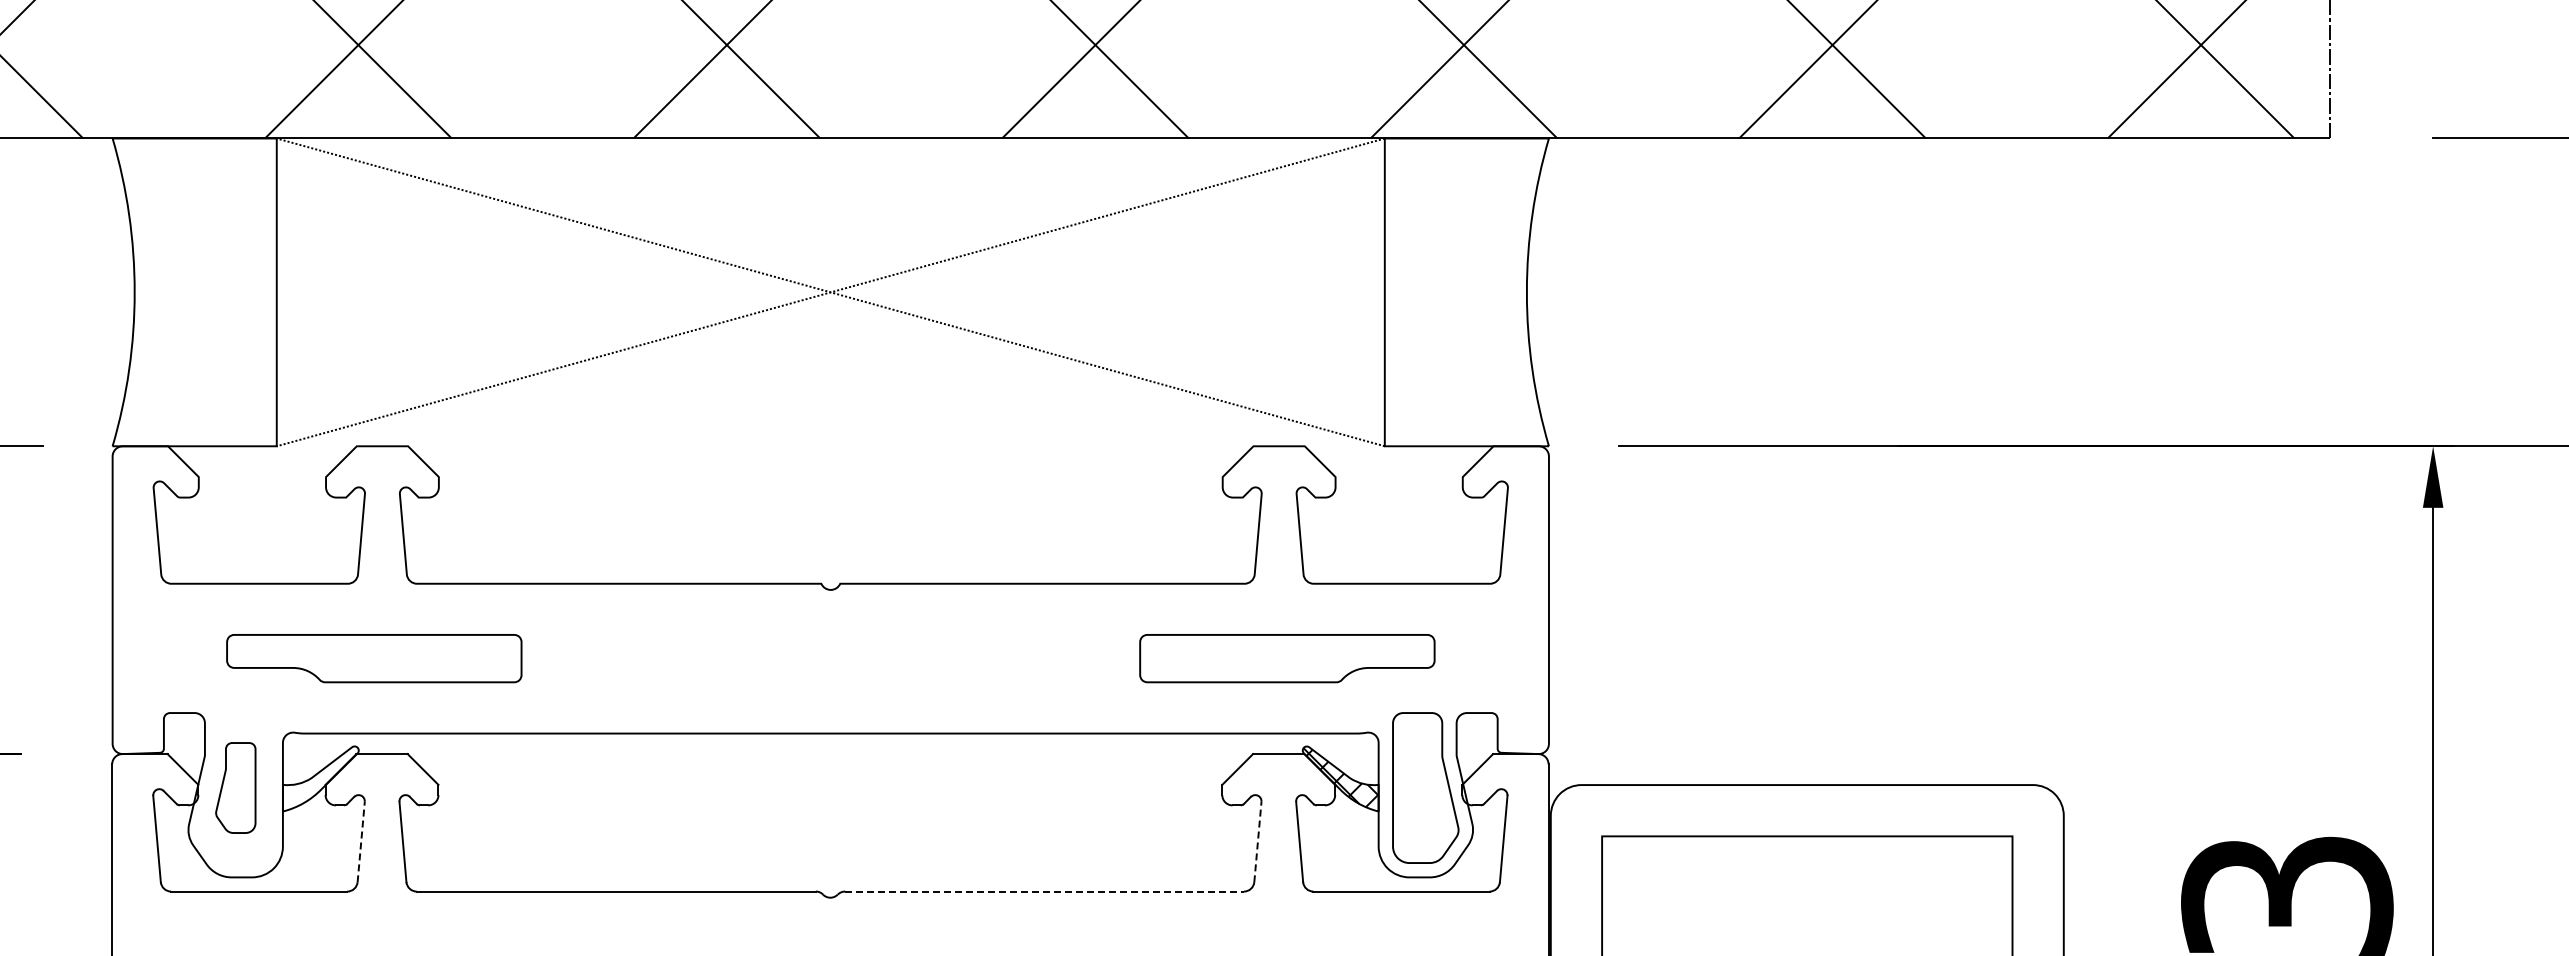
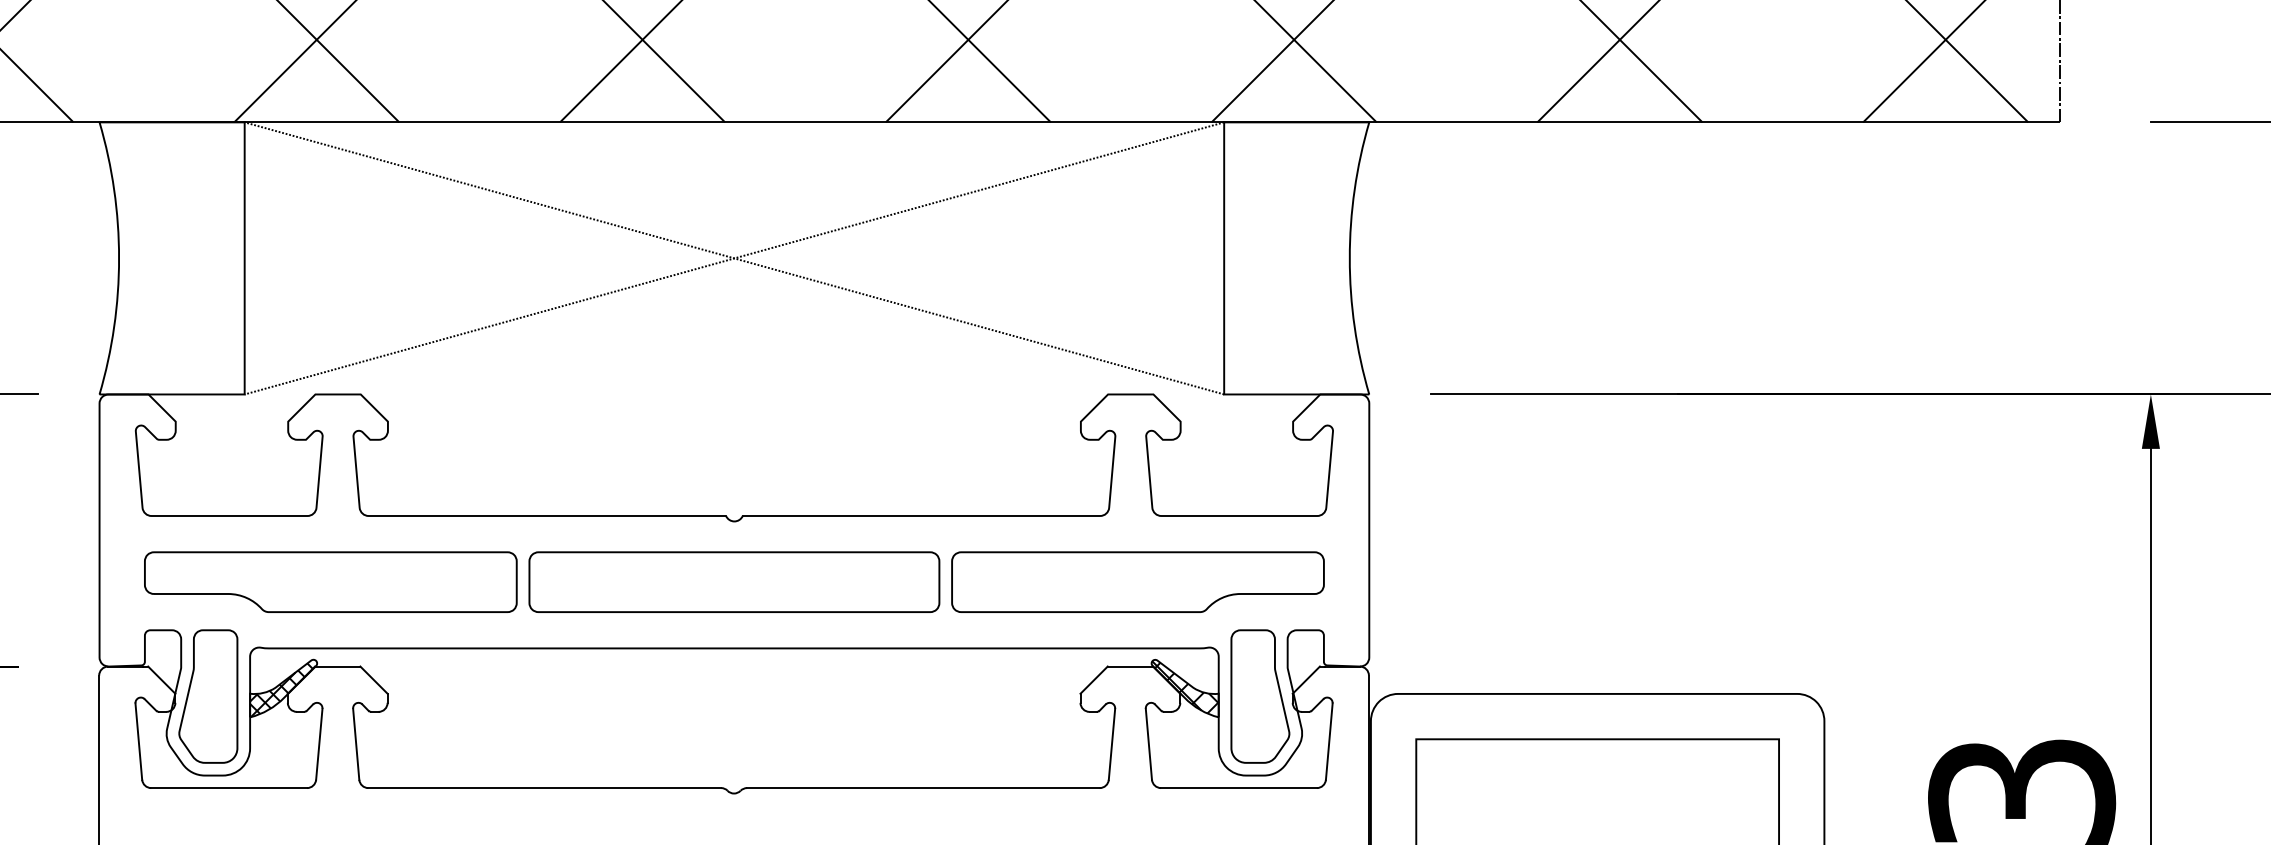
part: (374, 658) -> (331, 582), size x1.43
part: (830, 658) -> (734, 582), added
part: (1287, 658) -> (1138, 582), size x1.43
hatch: (318, 780) -> (281, 689), added
part: (235, 787) -> (208, 696), size x1.67
line: (361, 841) -> (319, 743), dashed -> solid
line: (1257, 841) -> (1111, 743), dashed -> solid
line: (1045, 891) -> (924, 788), dashed -> solid

